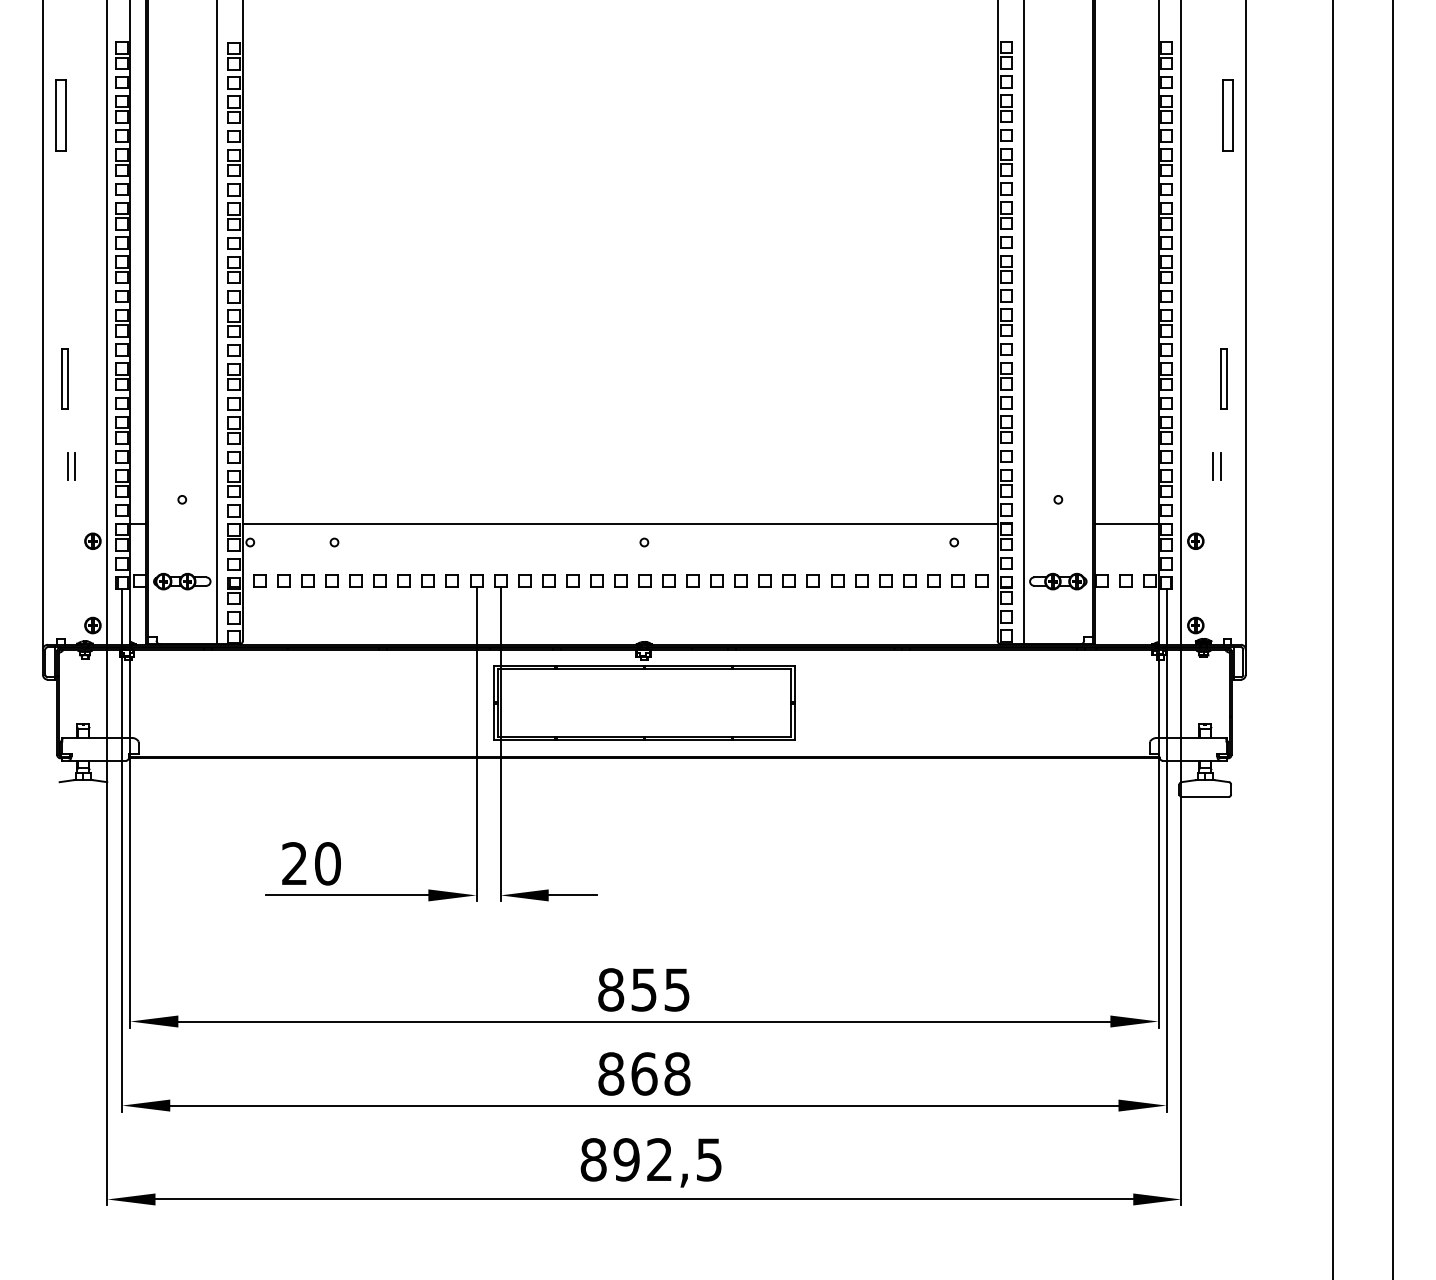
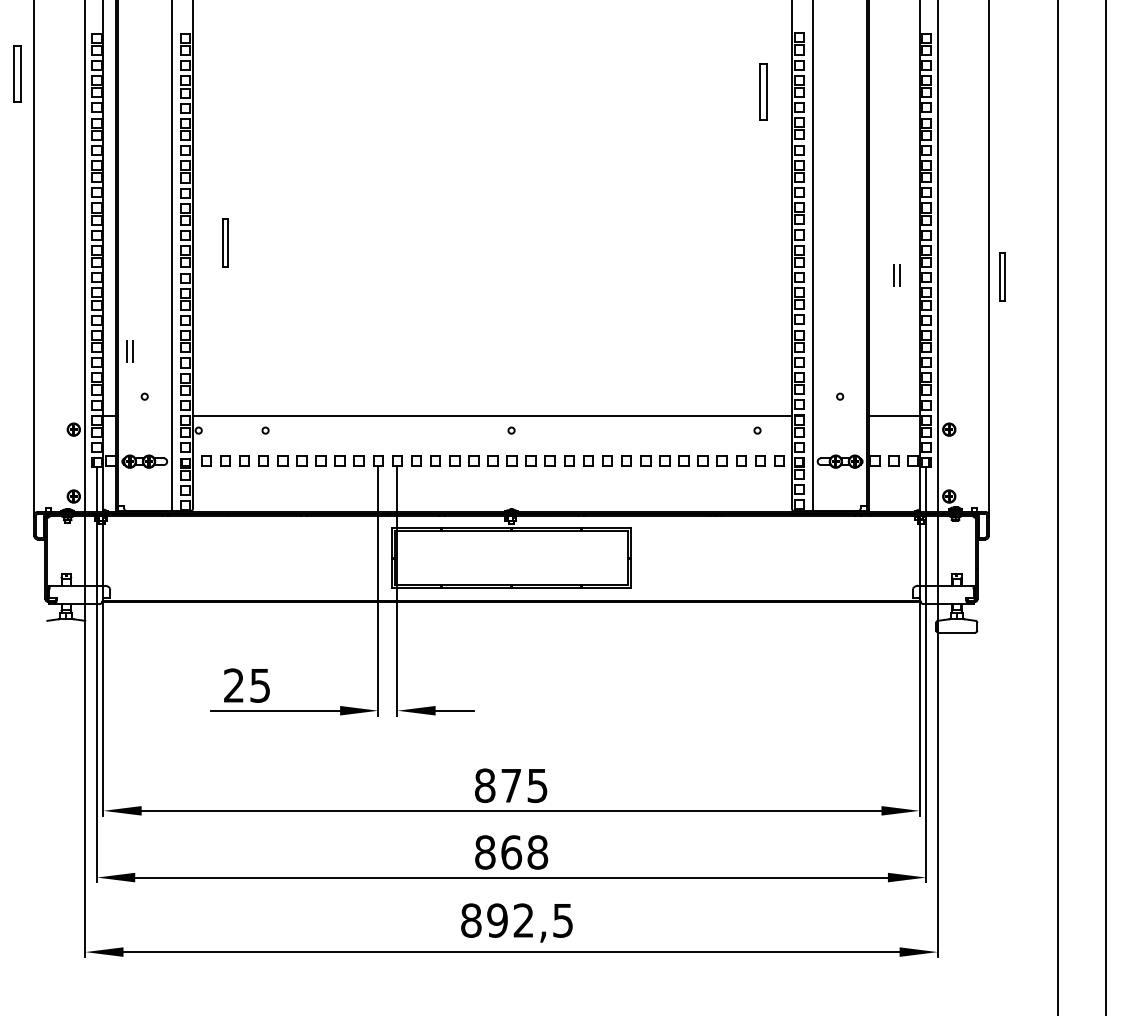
part: (61, 115) -> (17, 73), moved
part: (1227, 115) -> (763, 91), moved
part: (64, 378) -> (225, 242), moved
part: (1223, 378) -> (1002, 276), moved
part: (71, 466) -> (129, 351), moved
part: (1216, 466) -> (896, 275), moved
text: (328, 863) -> (260, 685), 20 -> 25
text: (643, 990) -> (510, 786), 855 -> 875

